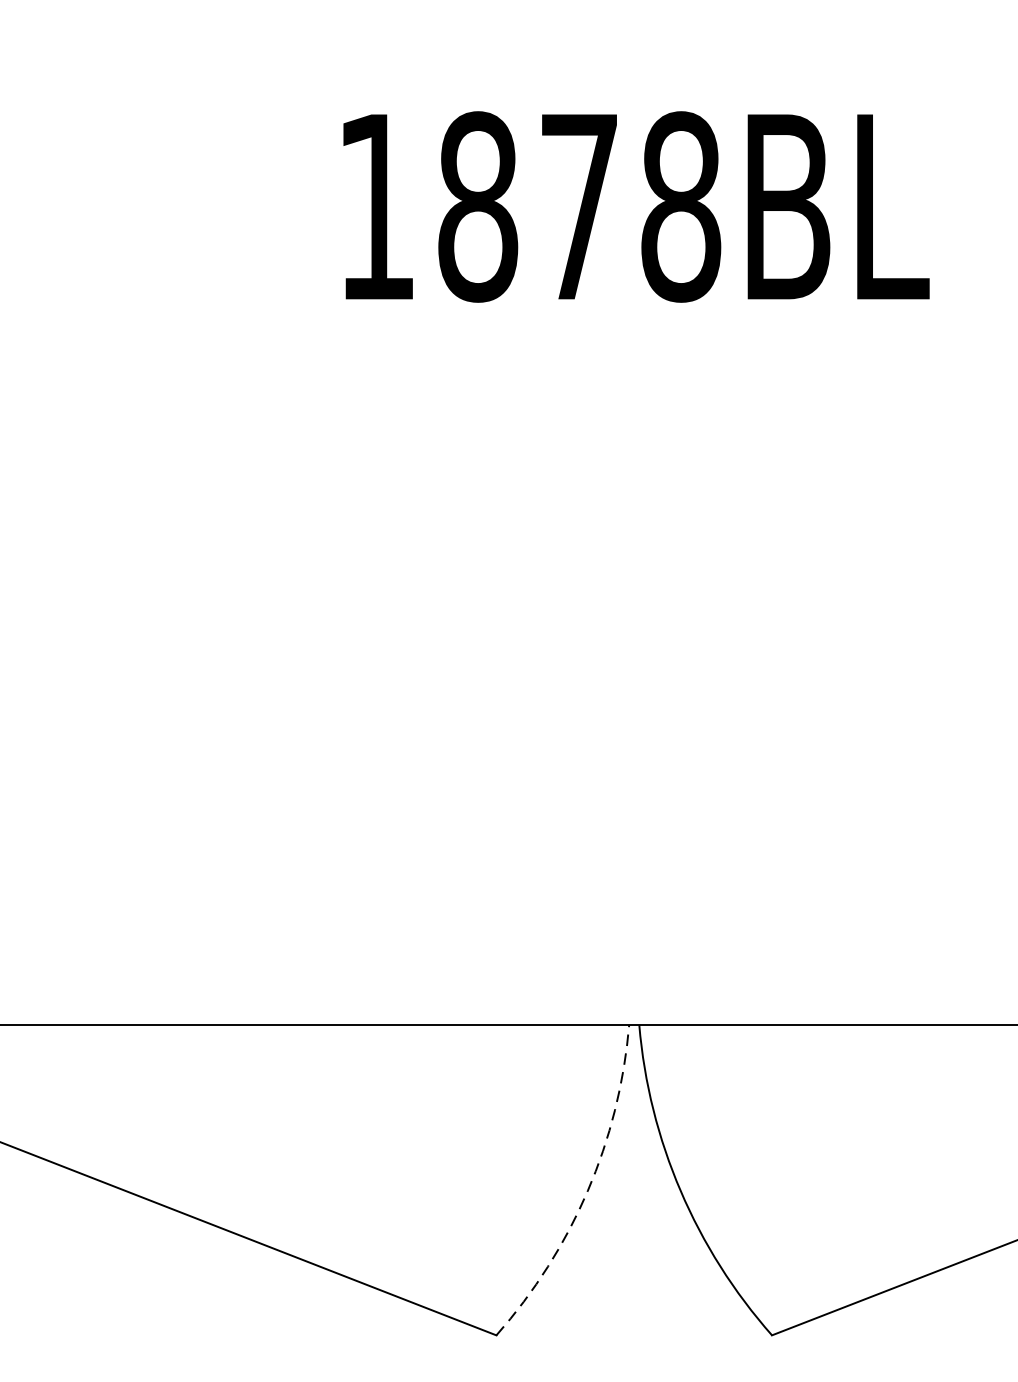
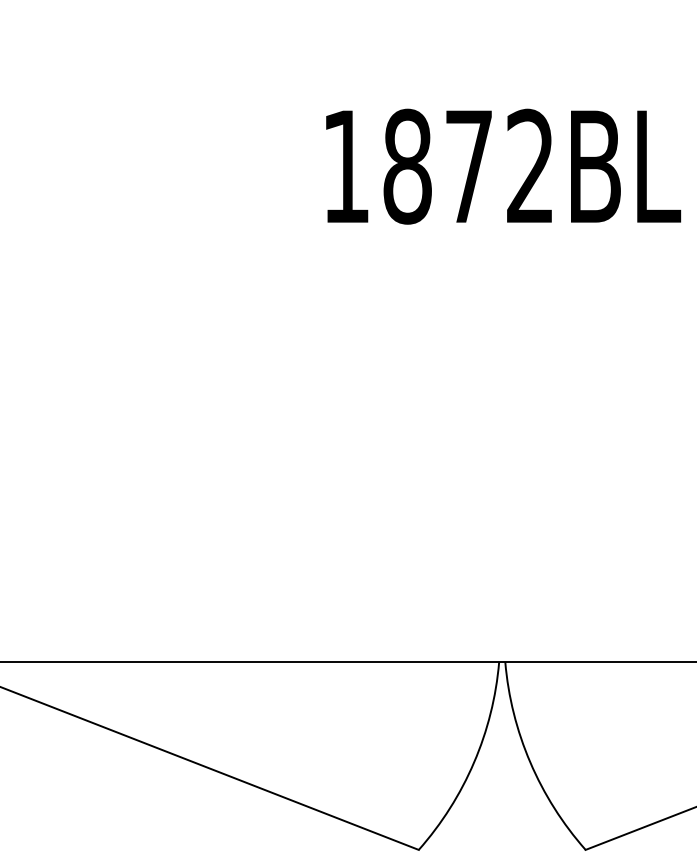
text: (680, 206) -> (530, 166), 1878BL -> 1872BL
arc: (588, 1190) -> (474, 762), dashed -> solid

